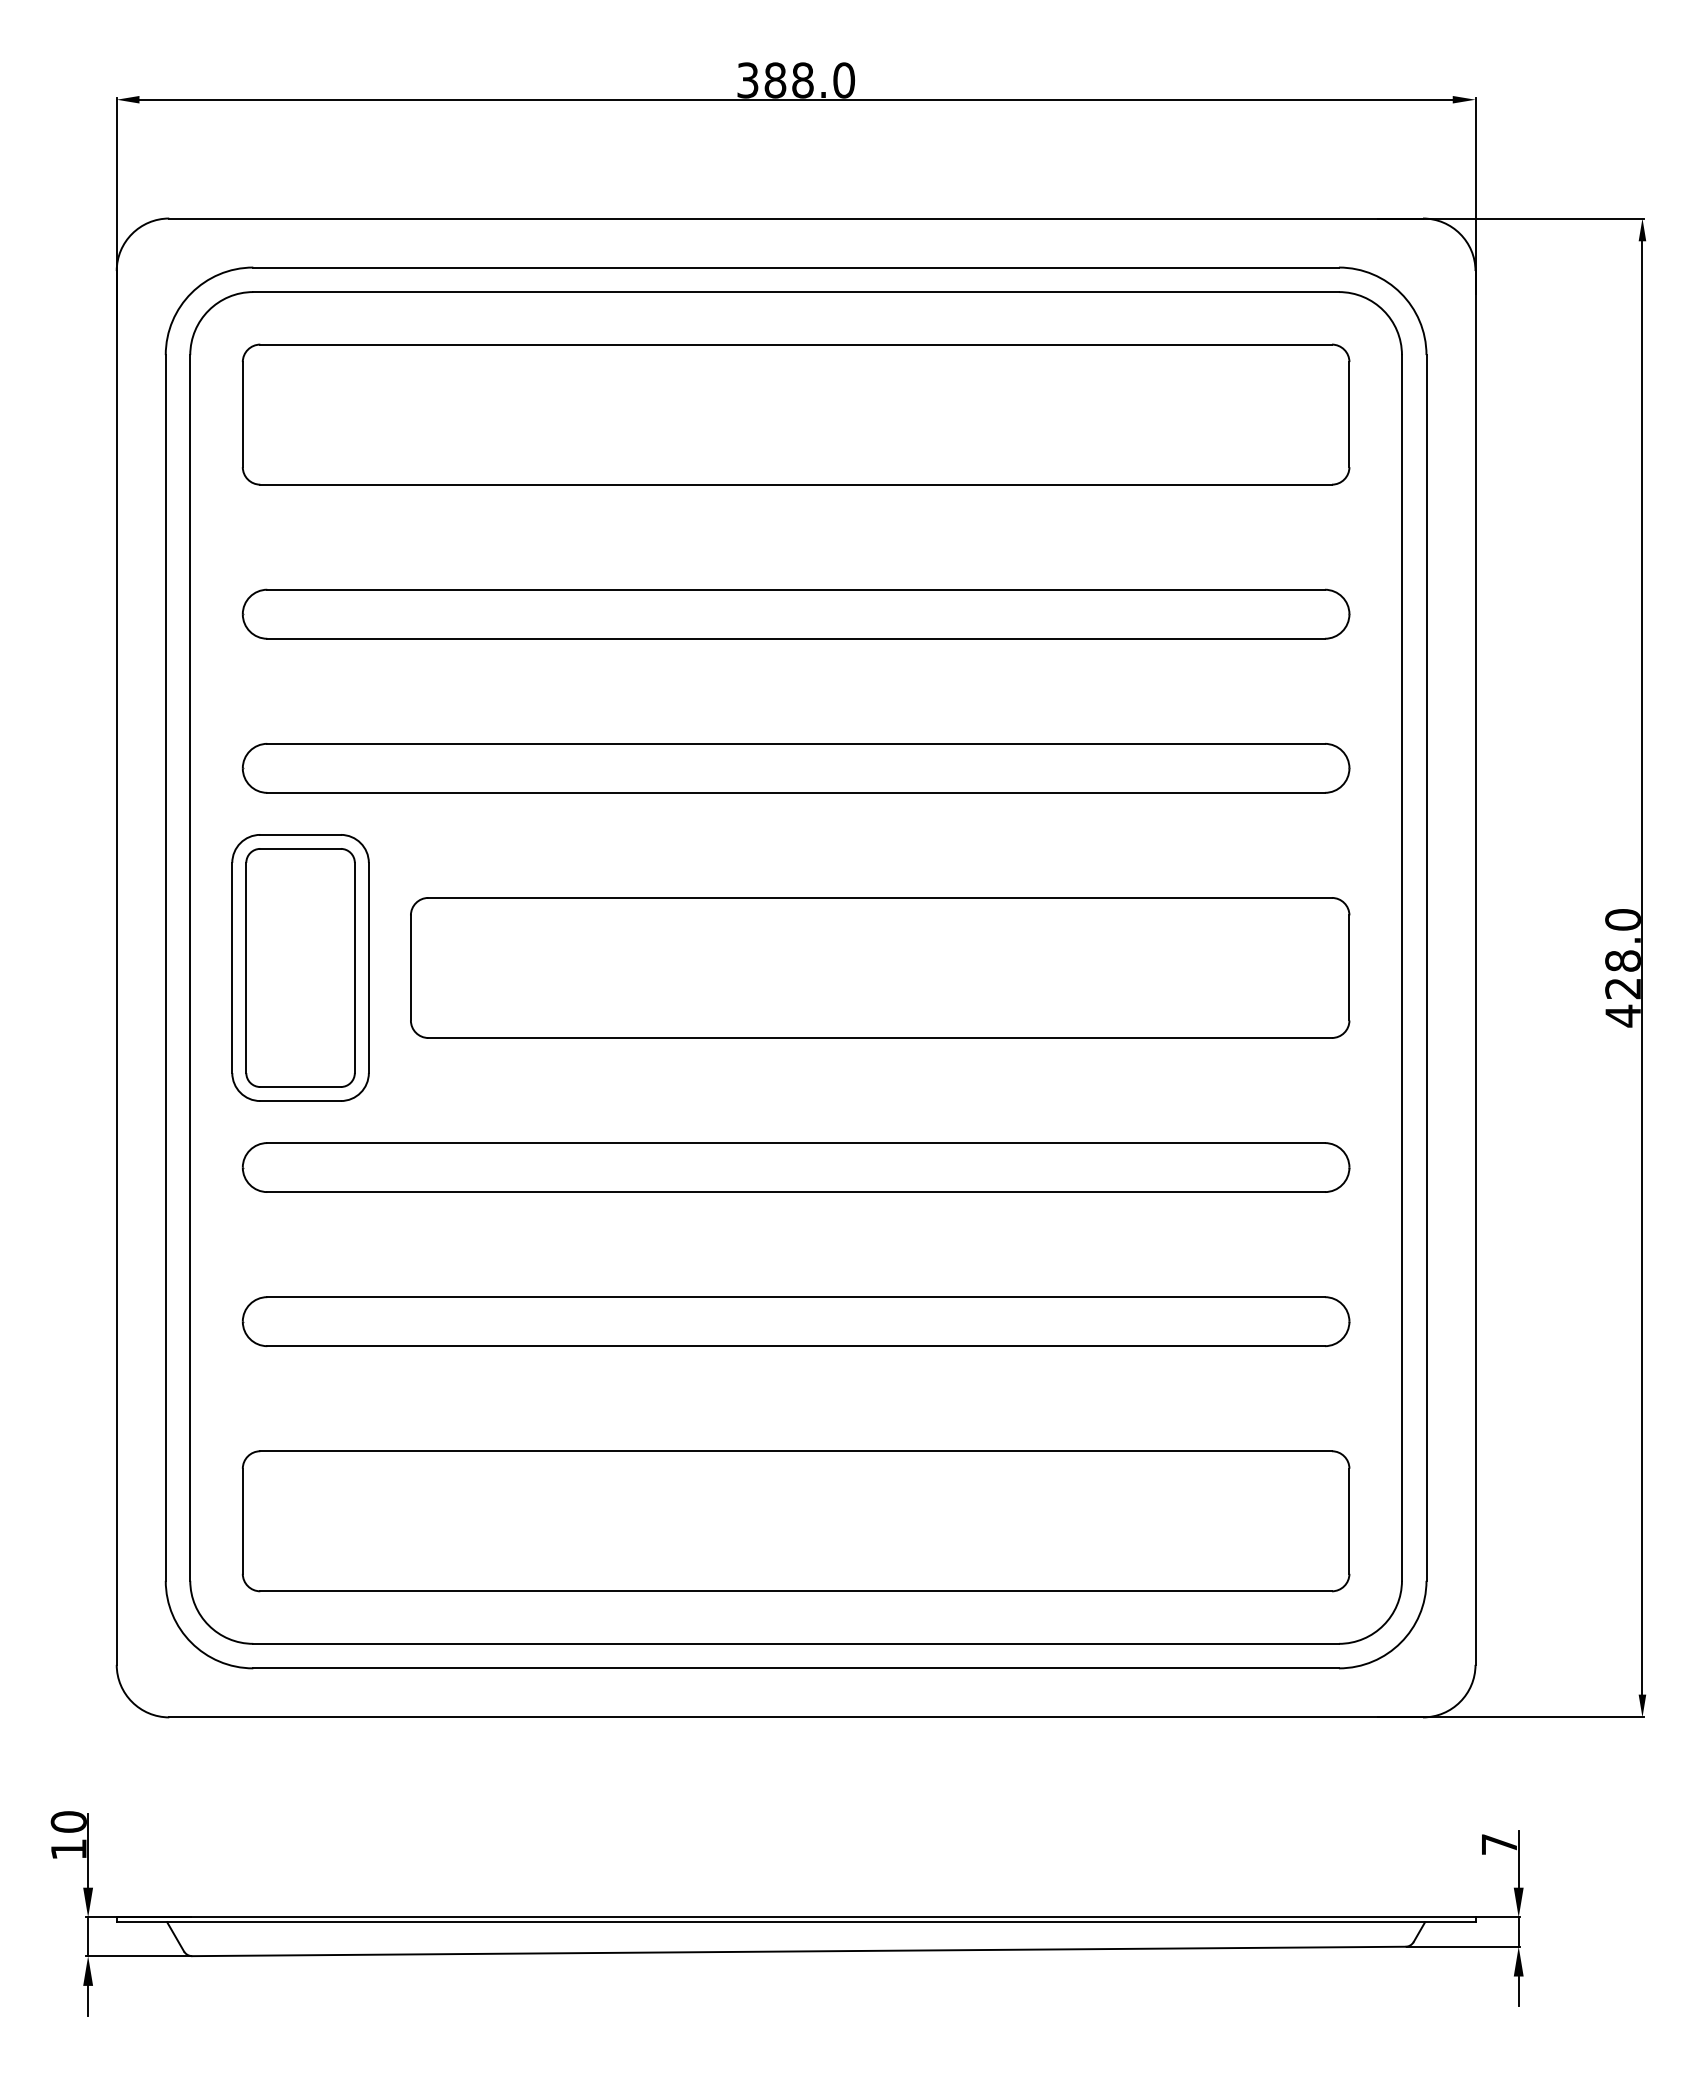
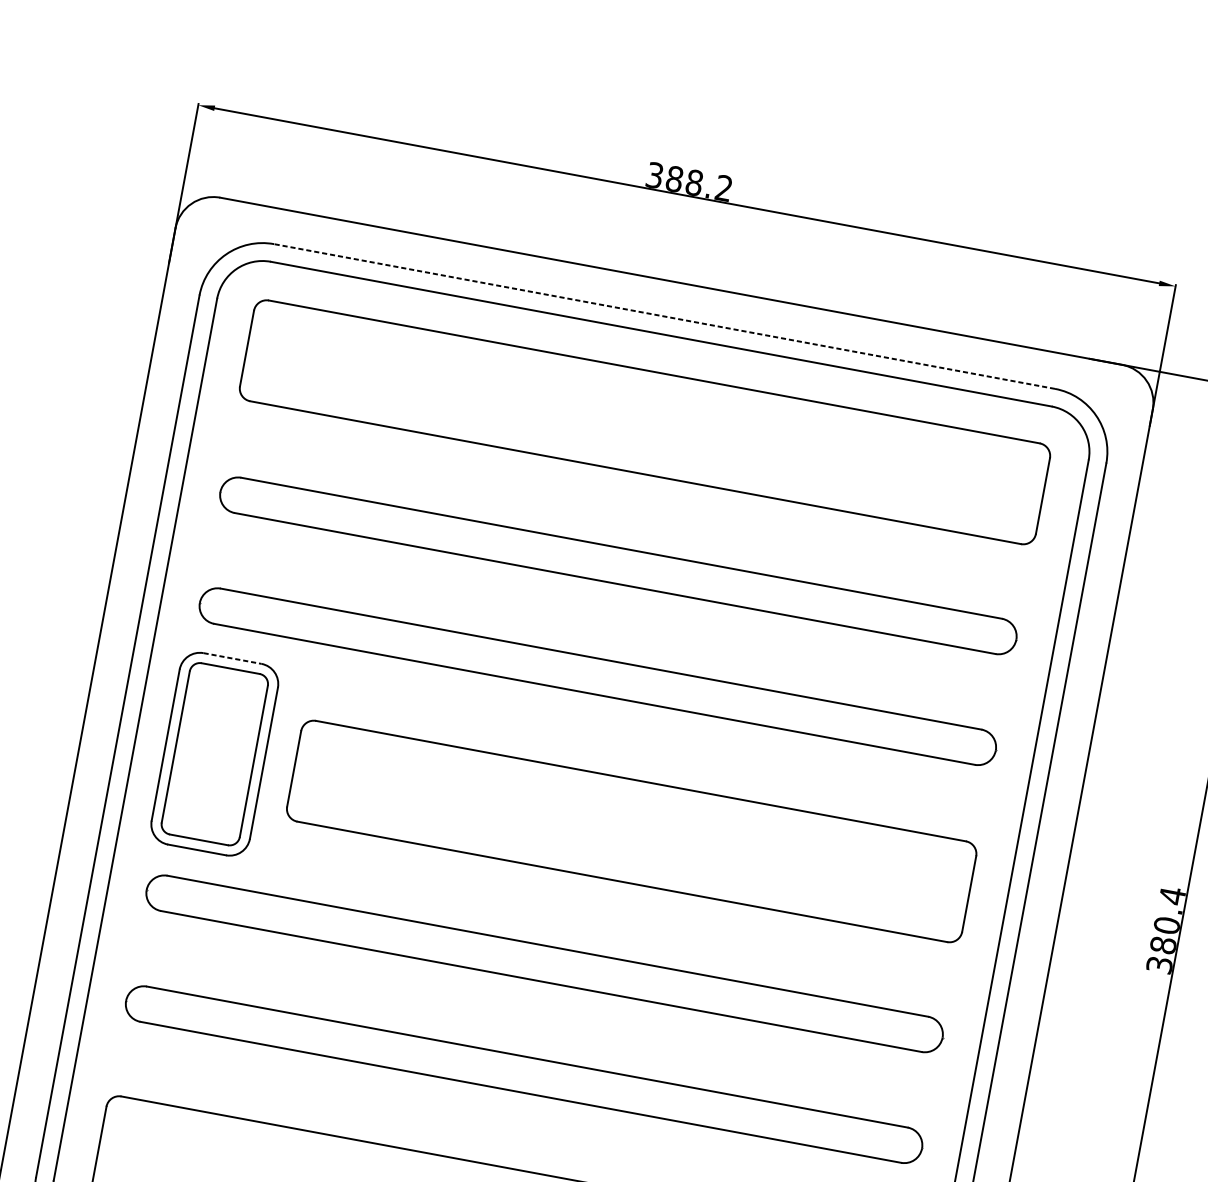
text: (844, 80) -> (724, 188), 388.0 -> 388.2
line: (796, 267) -> (664, 316), solid -> dashed
line: (301, 834) -> (233, 658), solid -> dashed
text: (1622, 967) -> (1165, 930), 428.0 -> 380.4

